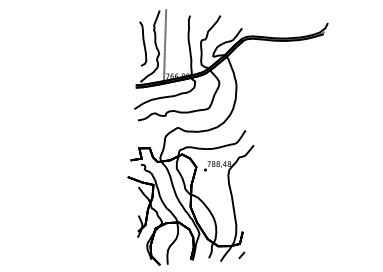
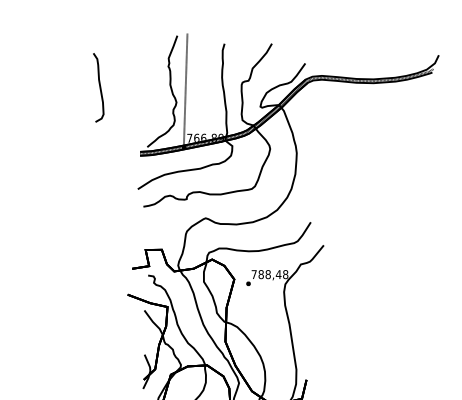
part: (143, 43) -> (99, 87), moved

